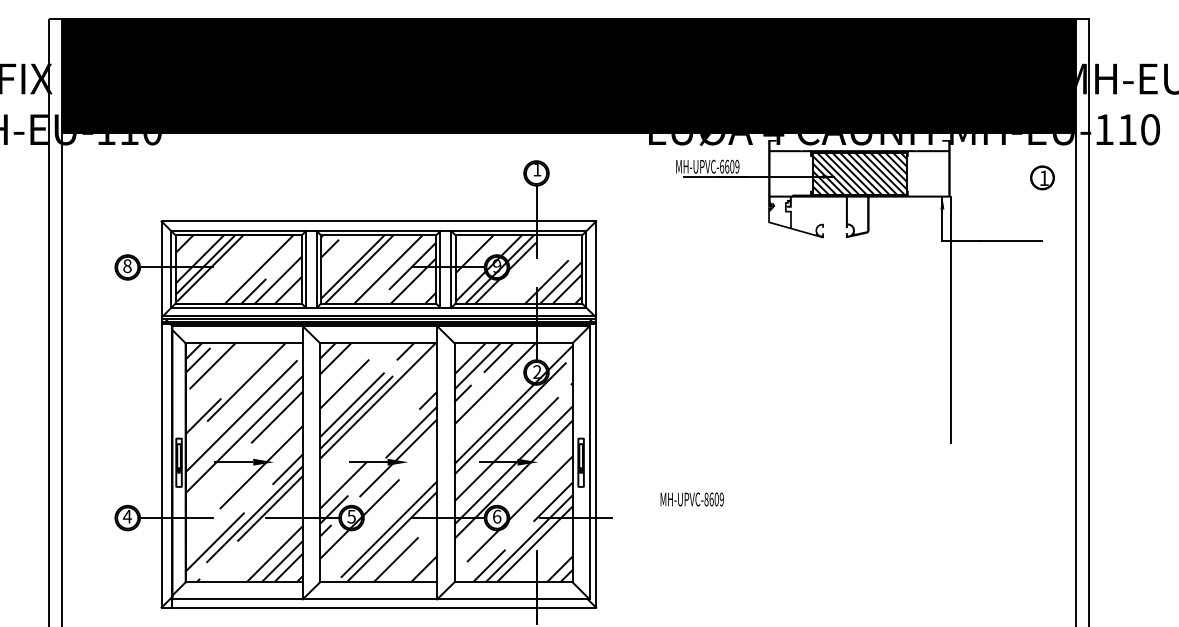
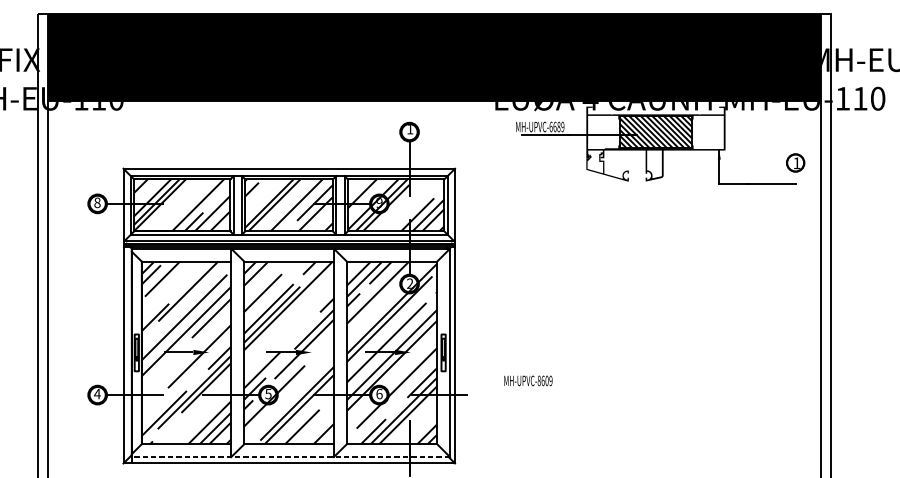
text: (732, 166) -> (559, 126), MH-UPVC-6609 -> MH-UPVC-6689
part: (1042, 177) -> (795, 162), moved
line: (950, 319) -> (725, 243), removed
line: (381, 599) -> (291, 457), solid -> dashed

